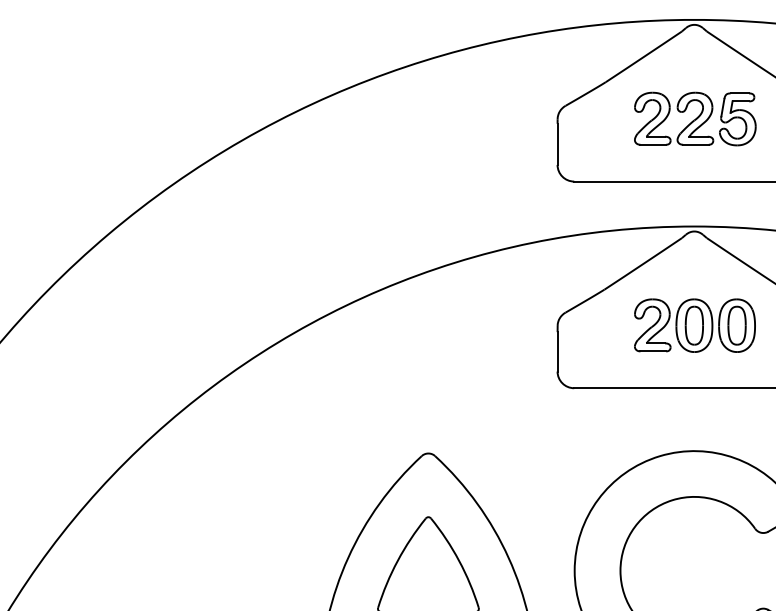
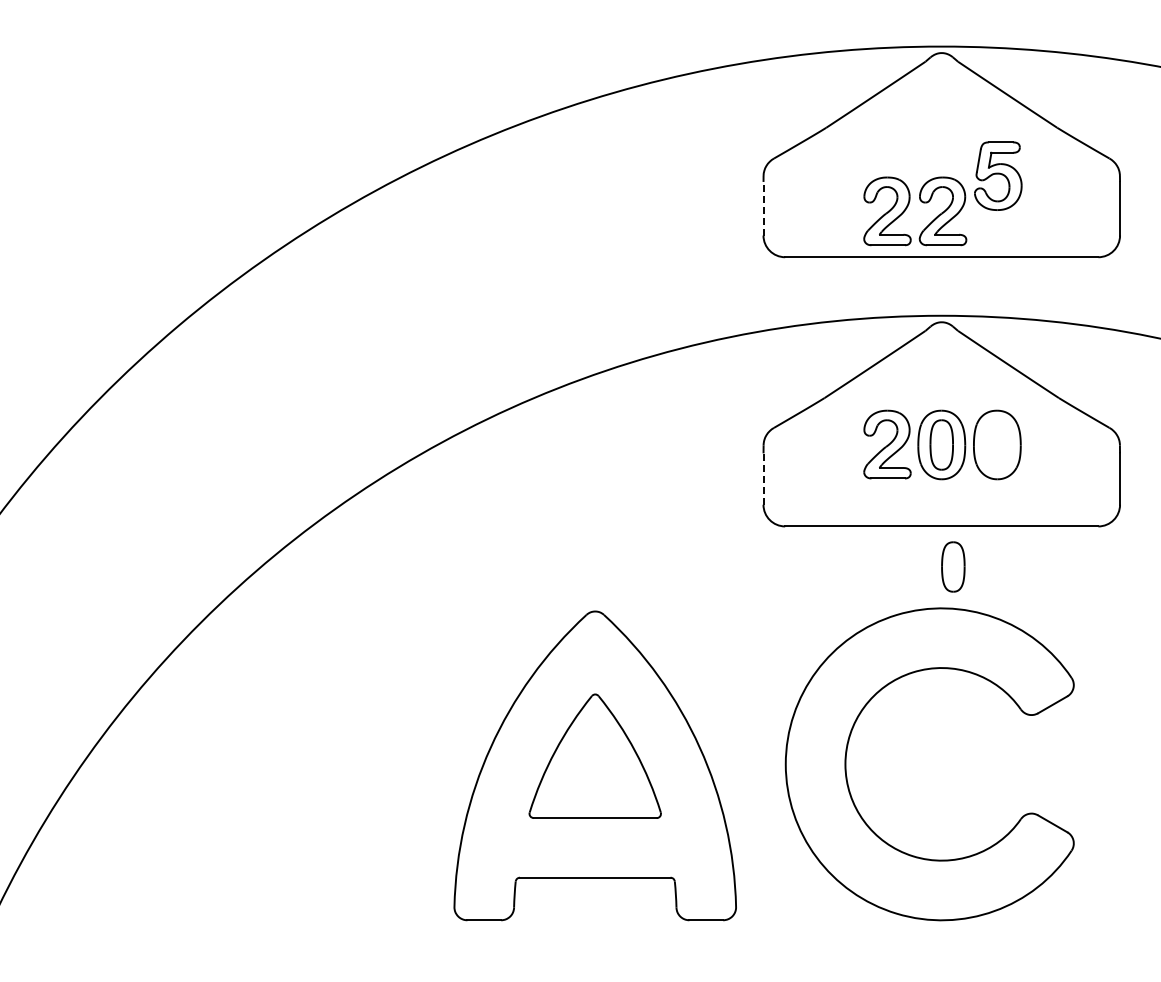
part: (668, 116) -> (907, 208), moved
line: (557, 144) -> (763, 208), solid -> dashed
part: (737, 325) -> (953, 566), moved
line: (557, 352) -> (763, 479), solid -> dashed

